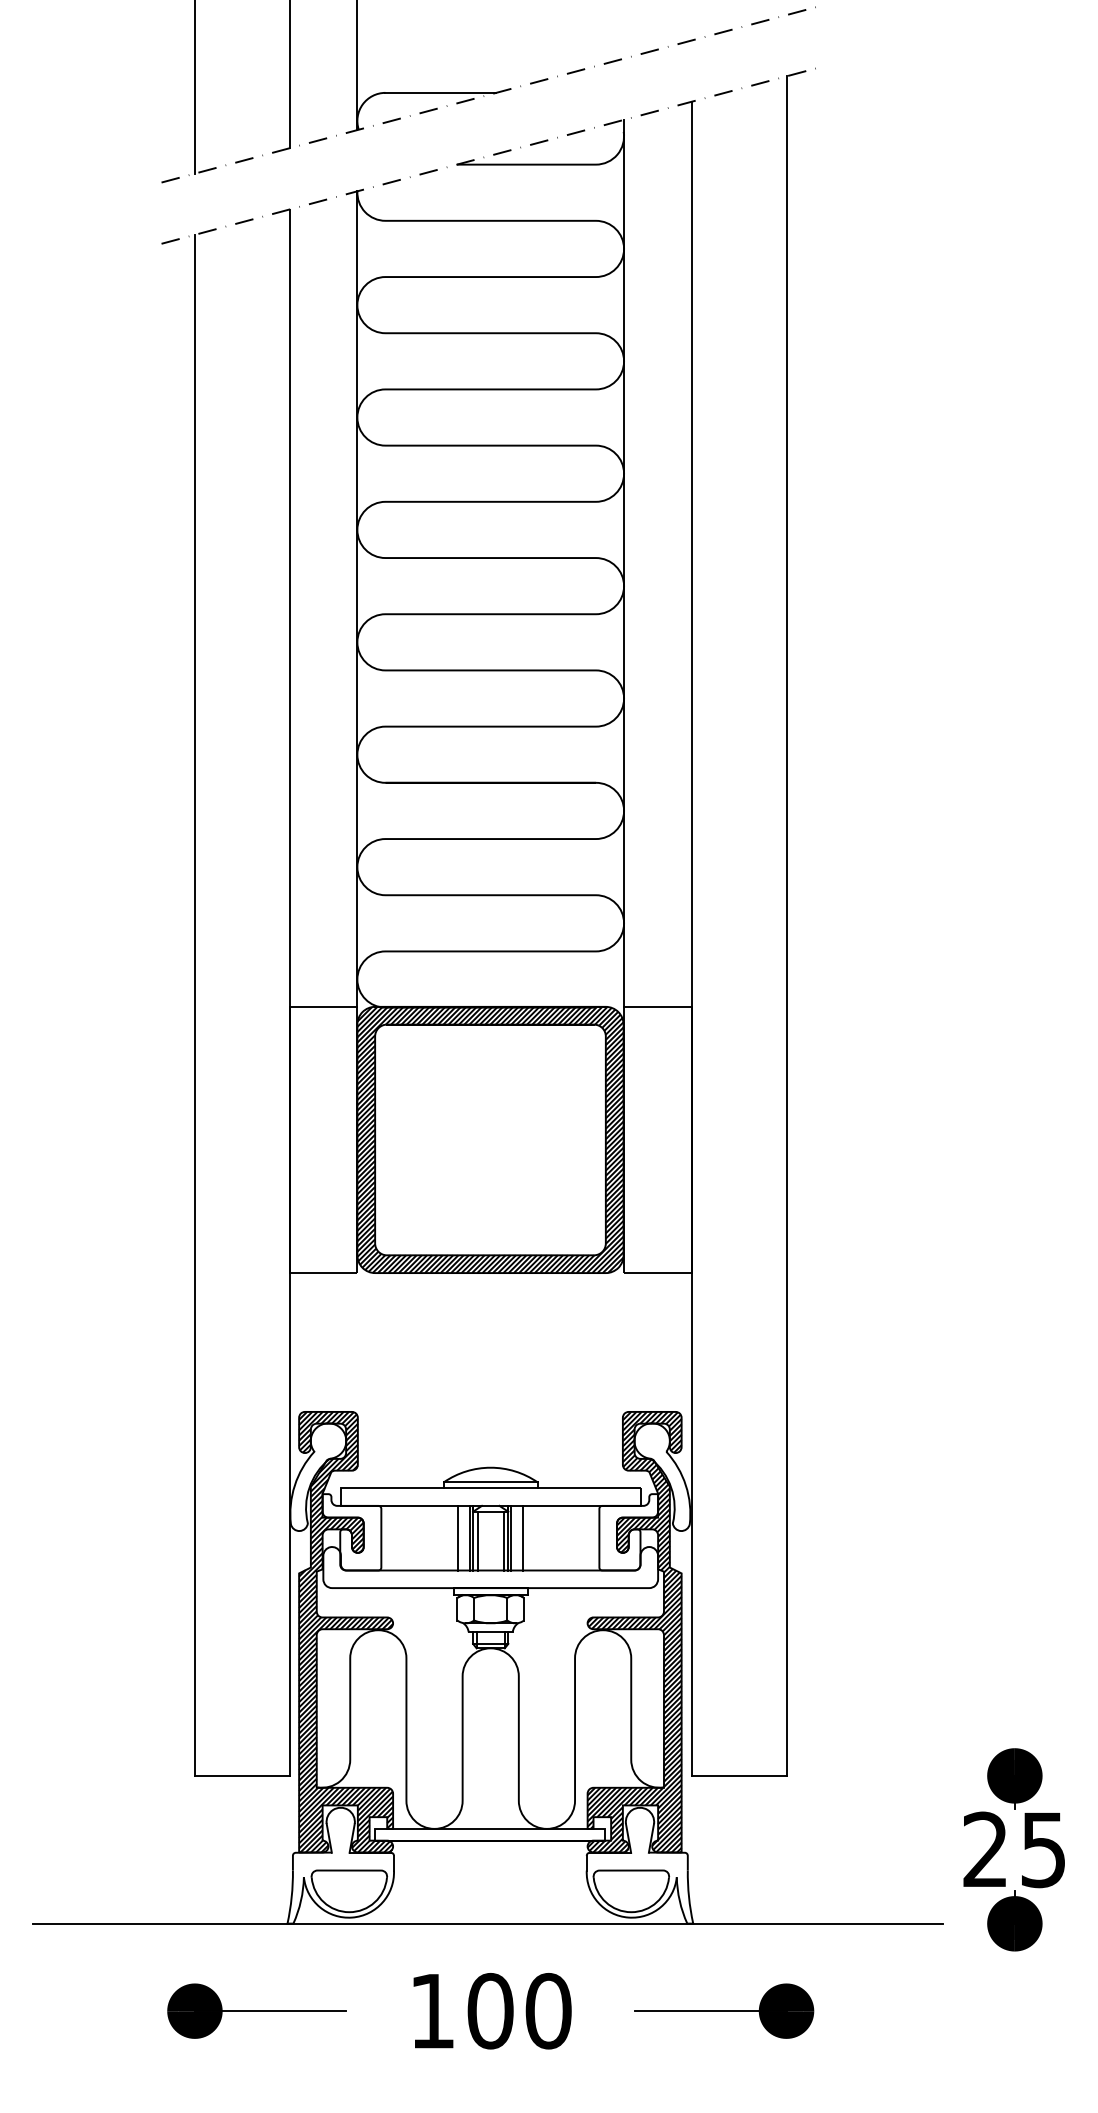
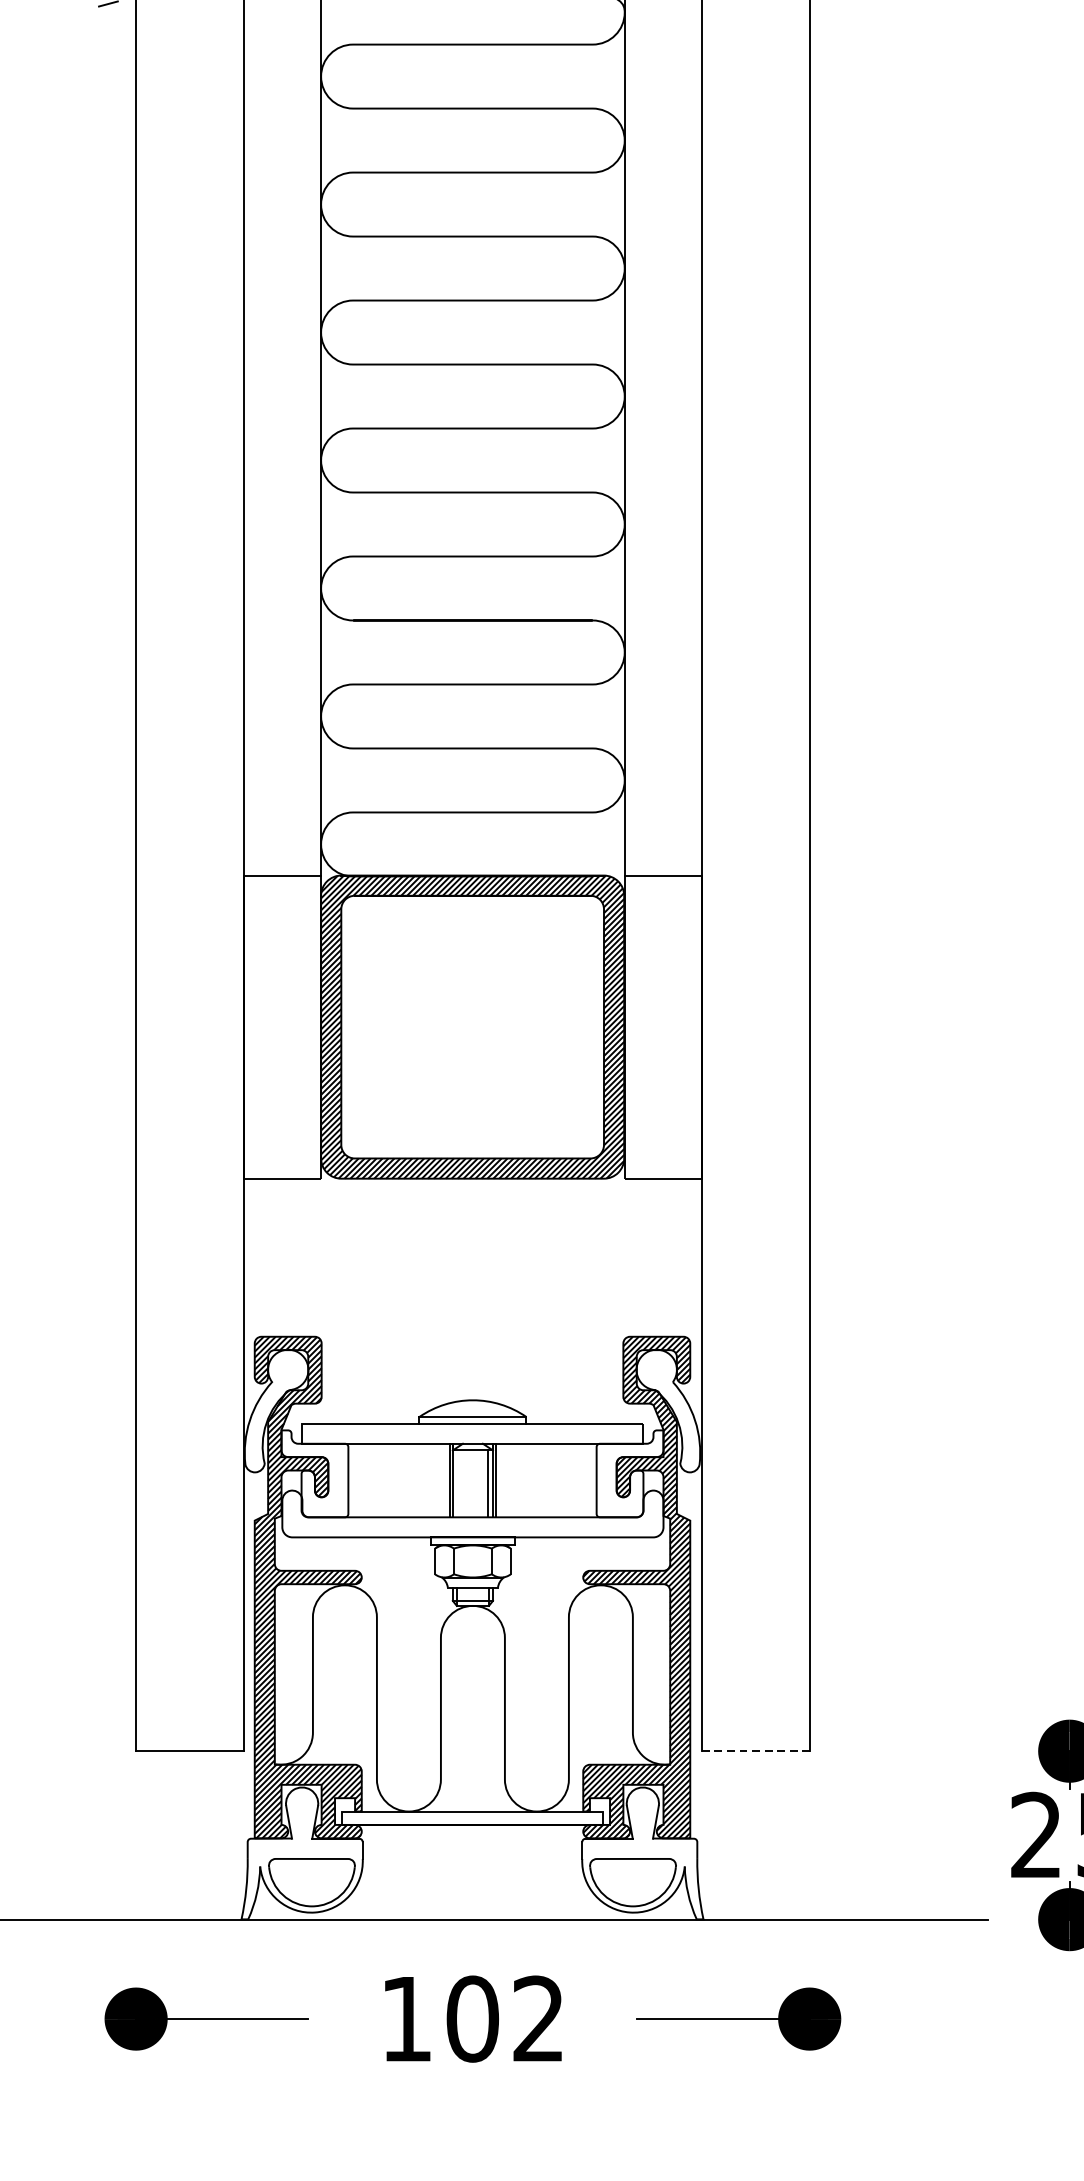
line: (458, 1537) -> (436, 1479), removed
line: (523, 1537) -> (510, 1479), removed
line: (477, 1540) -> (457, 1483), removed
line: (739, 1775) -> (756, 1750), solid -> dashed
text: (548, 2010) -> (538, 2018), 100 -> 102

